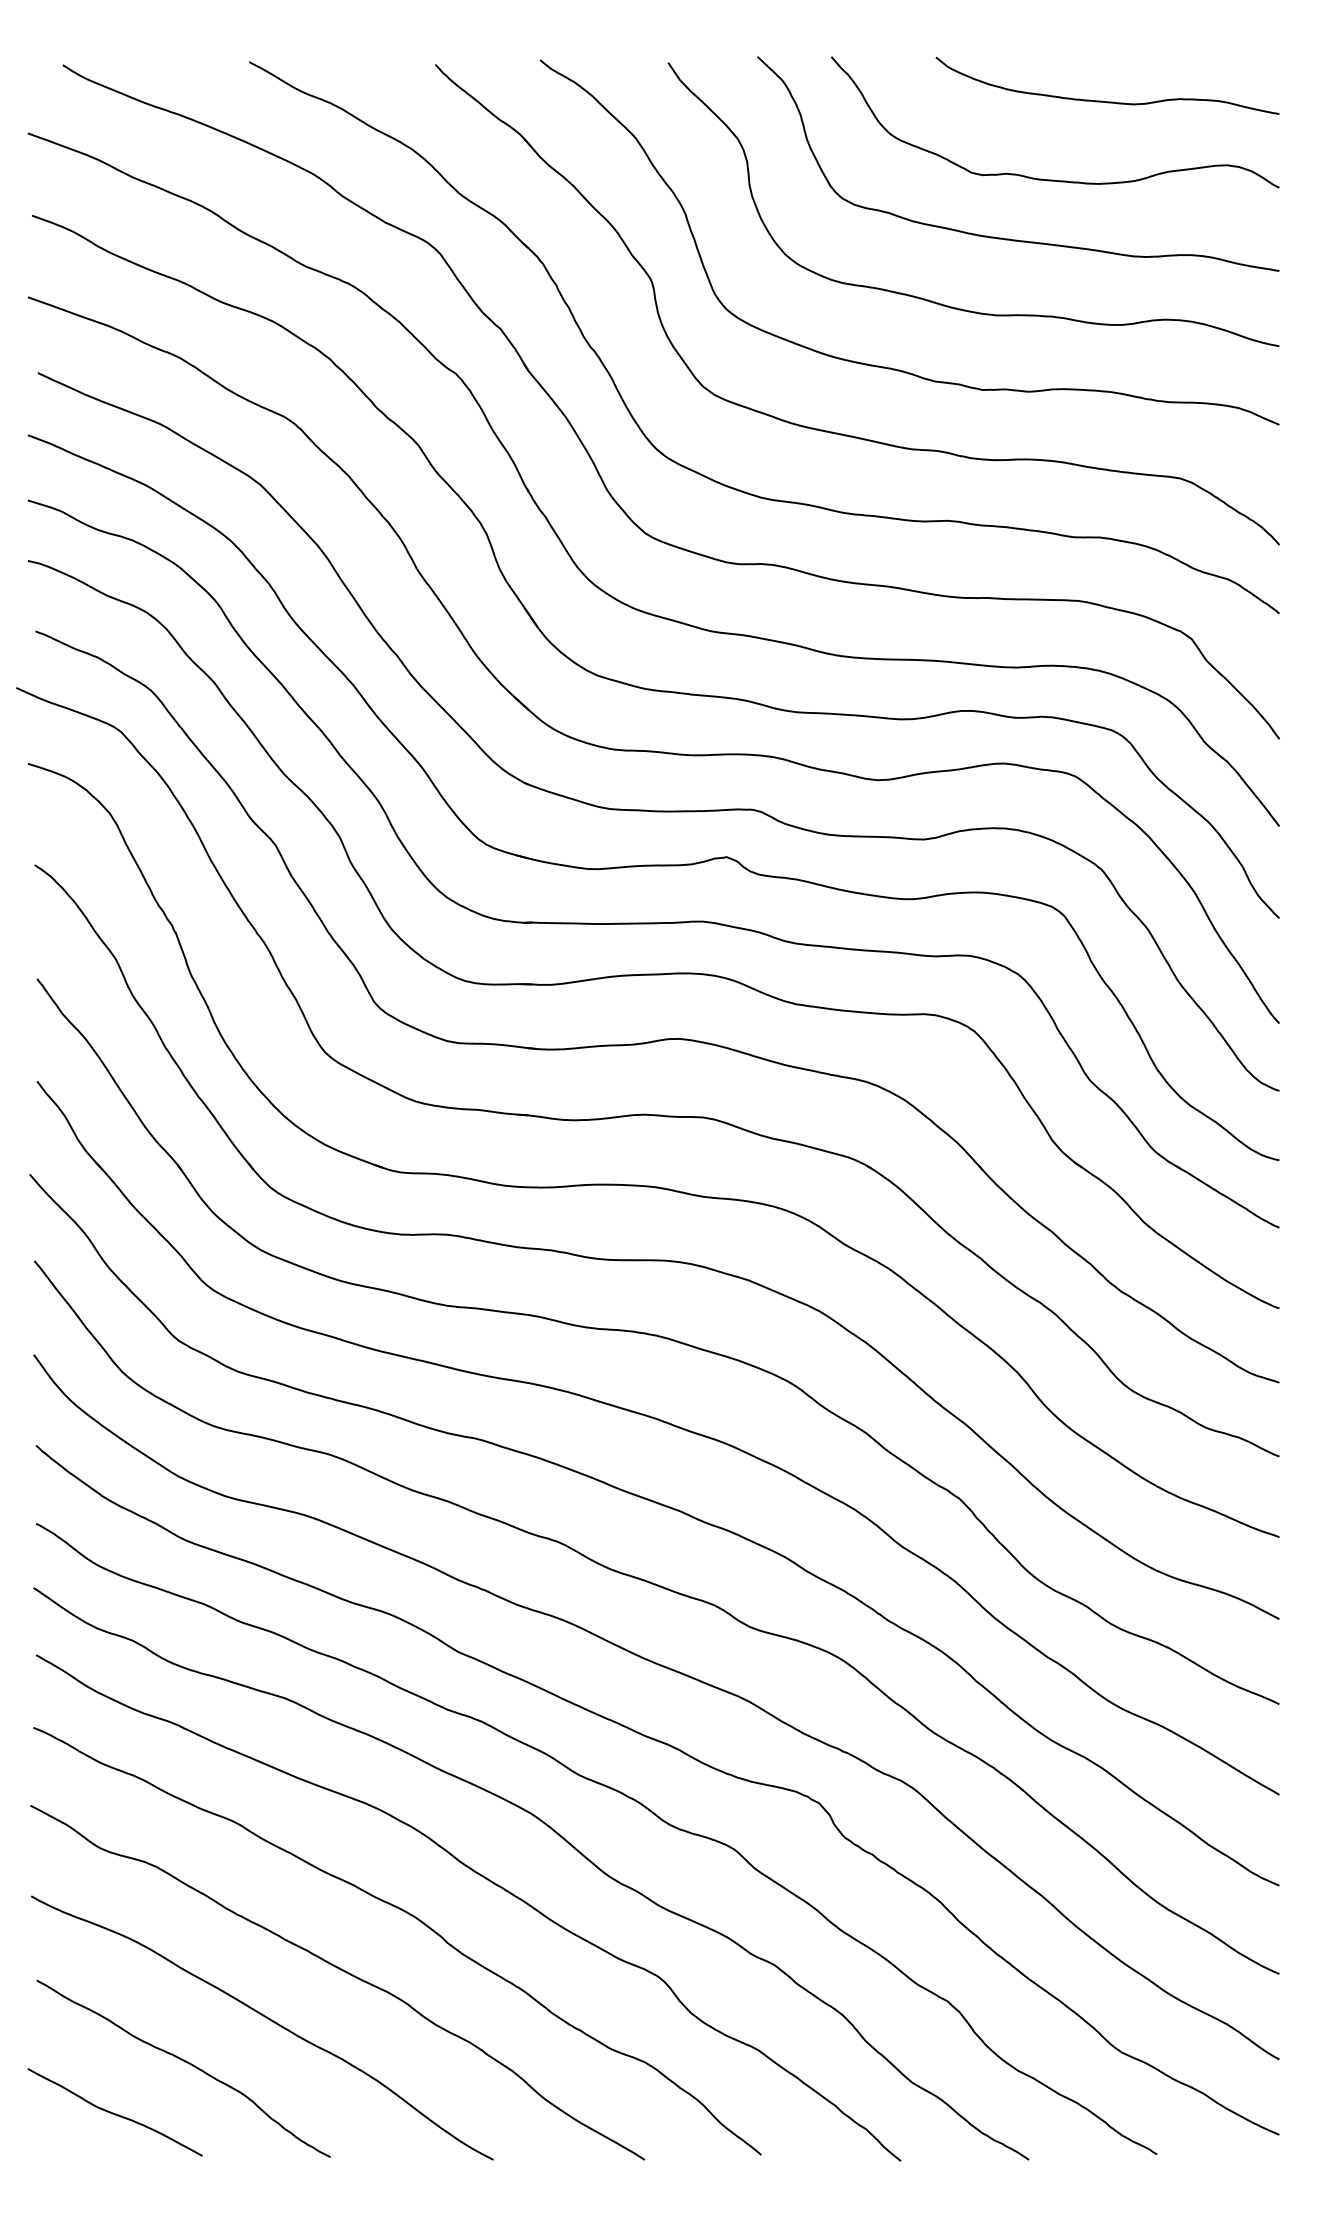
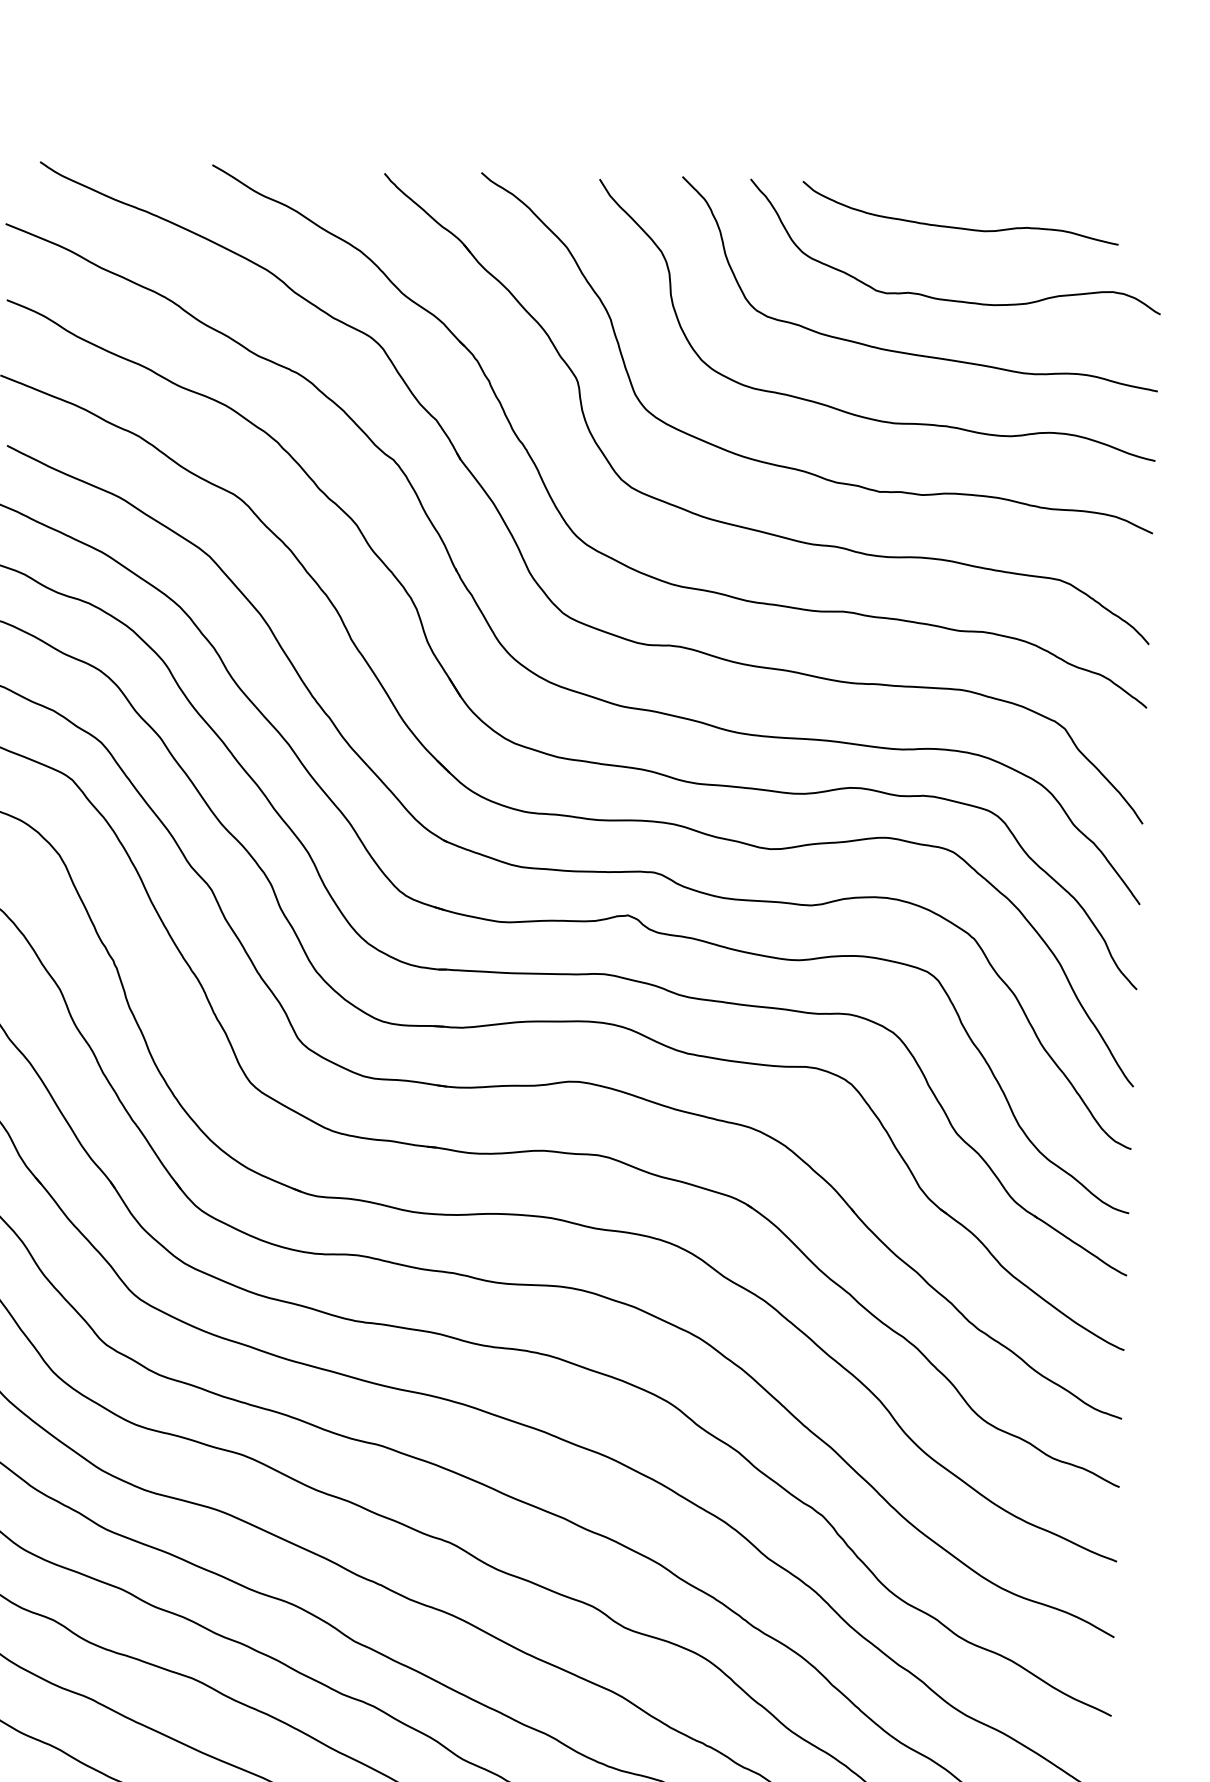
curve: (1102, 100) -> (955, 226), moved

